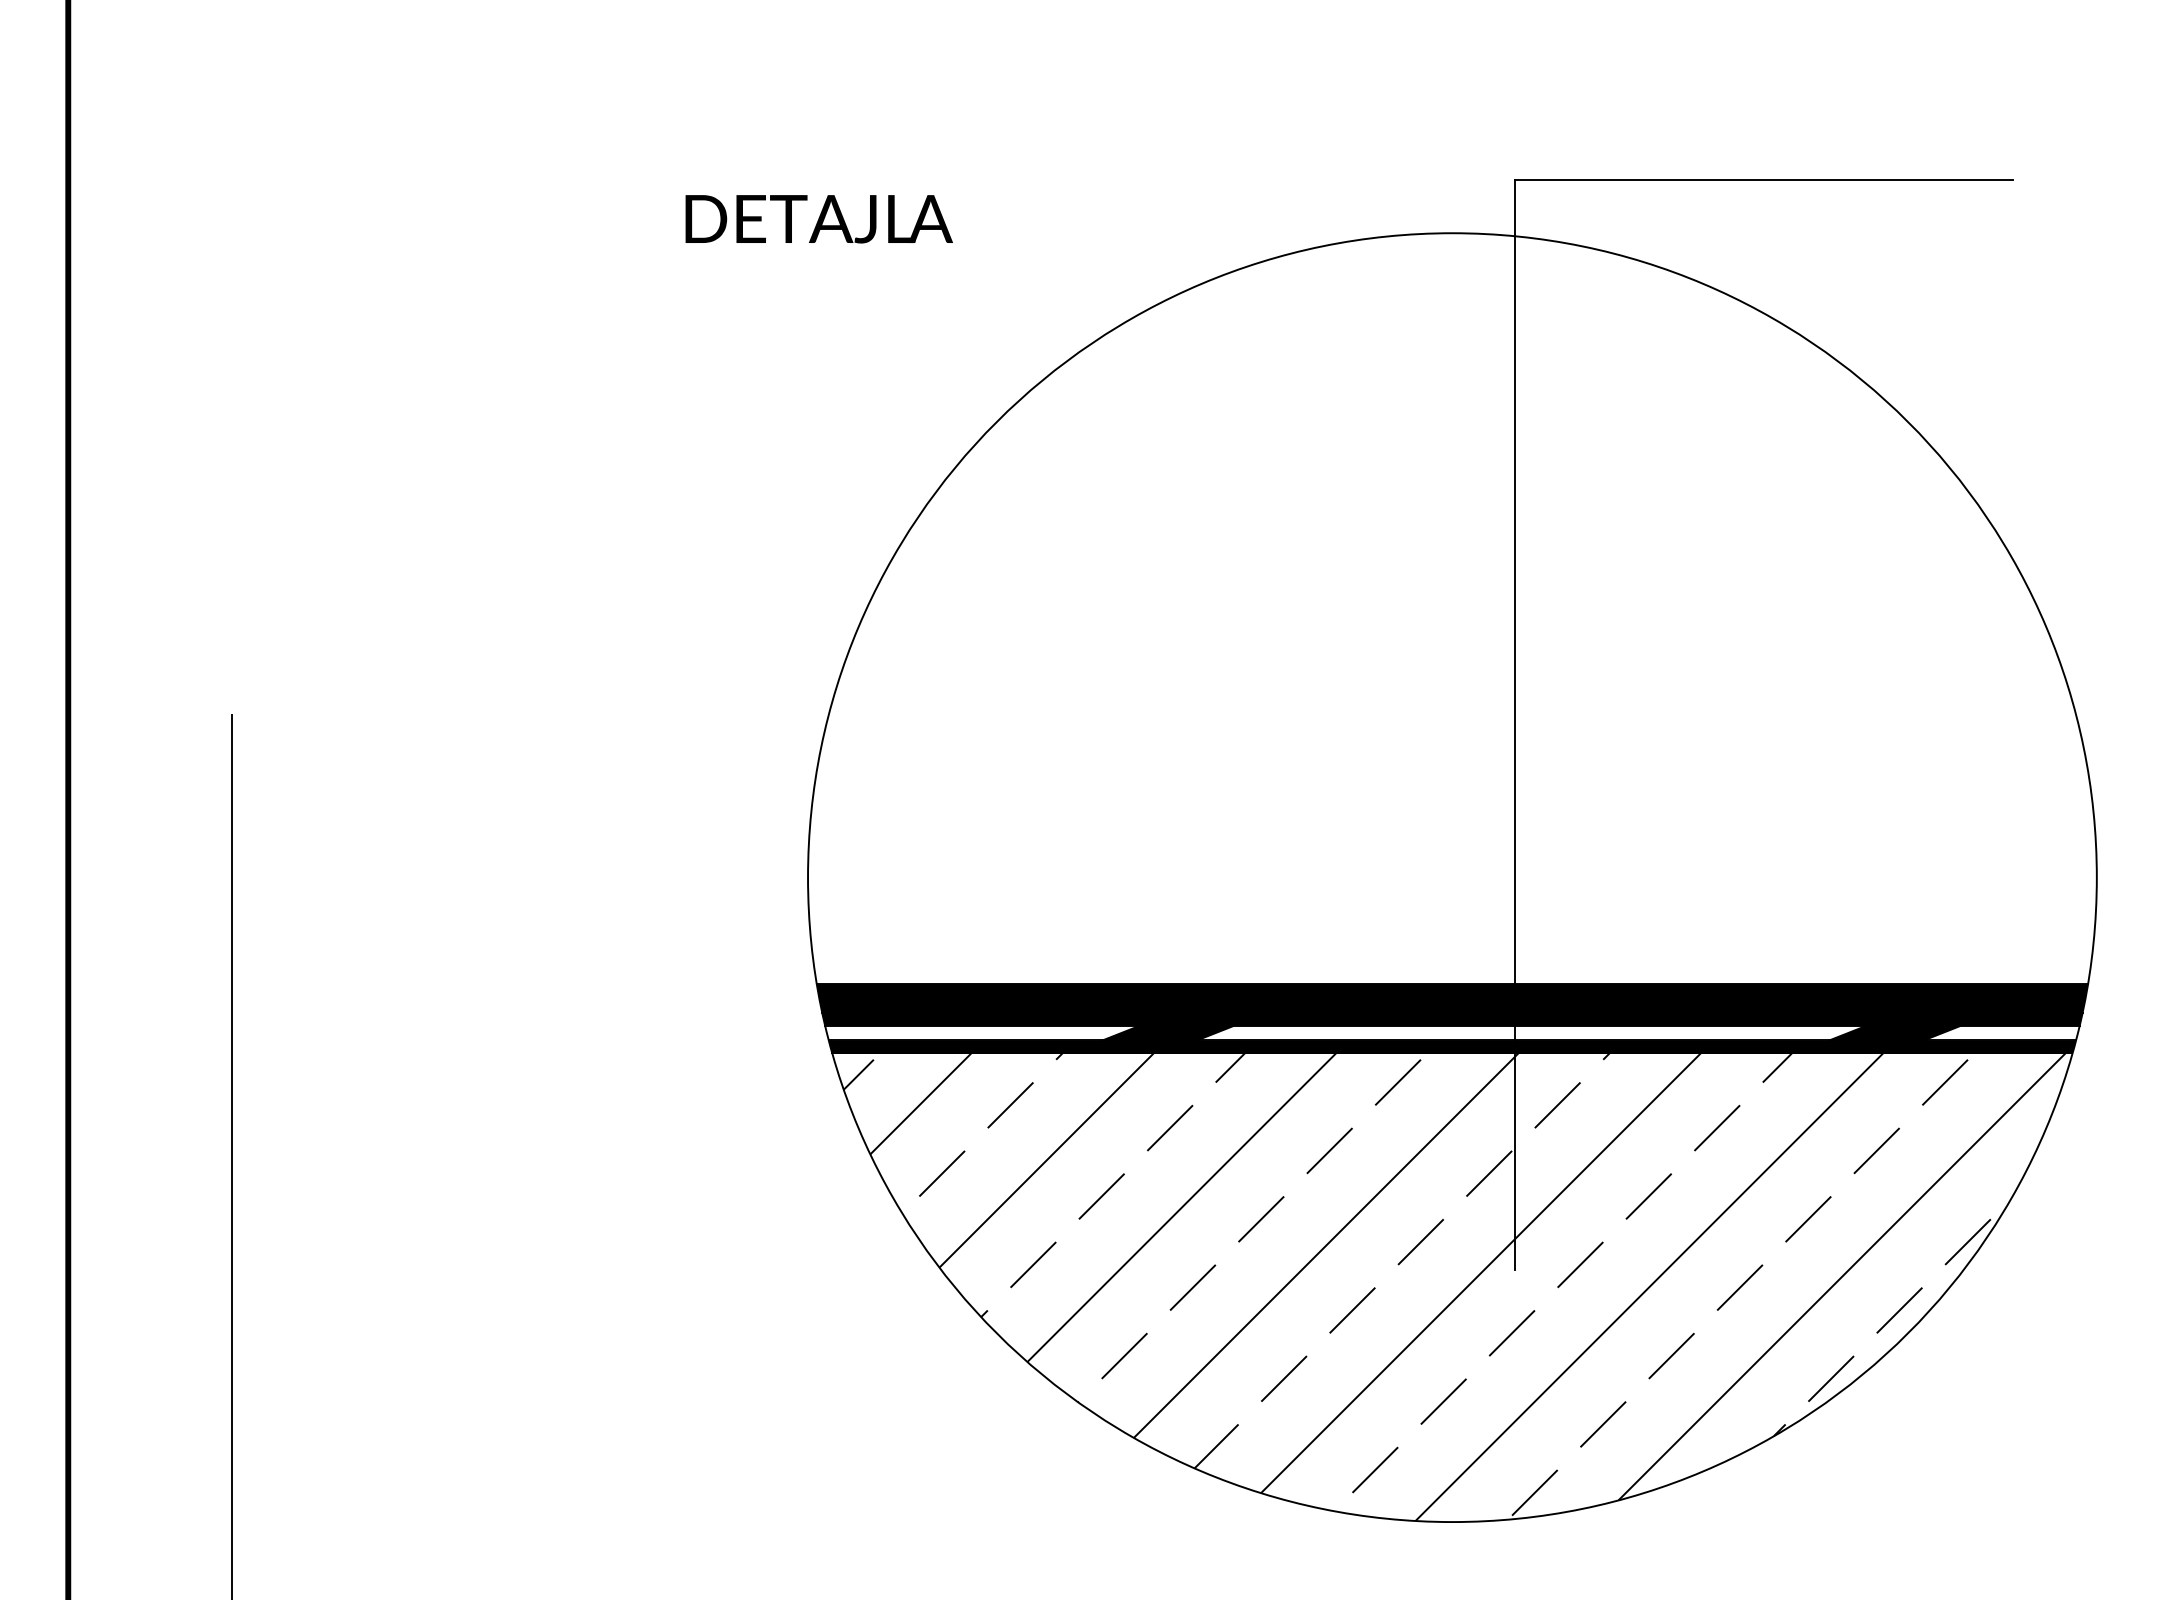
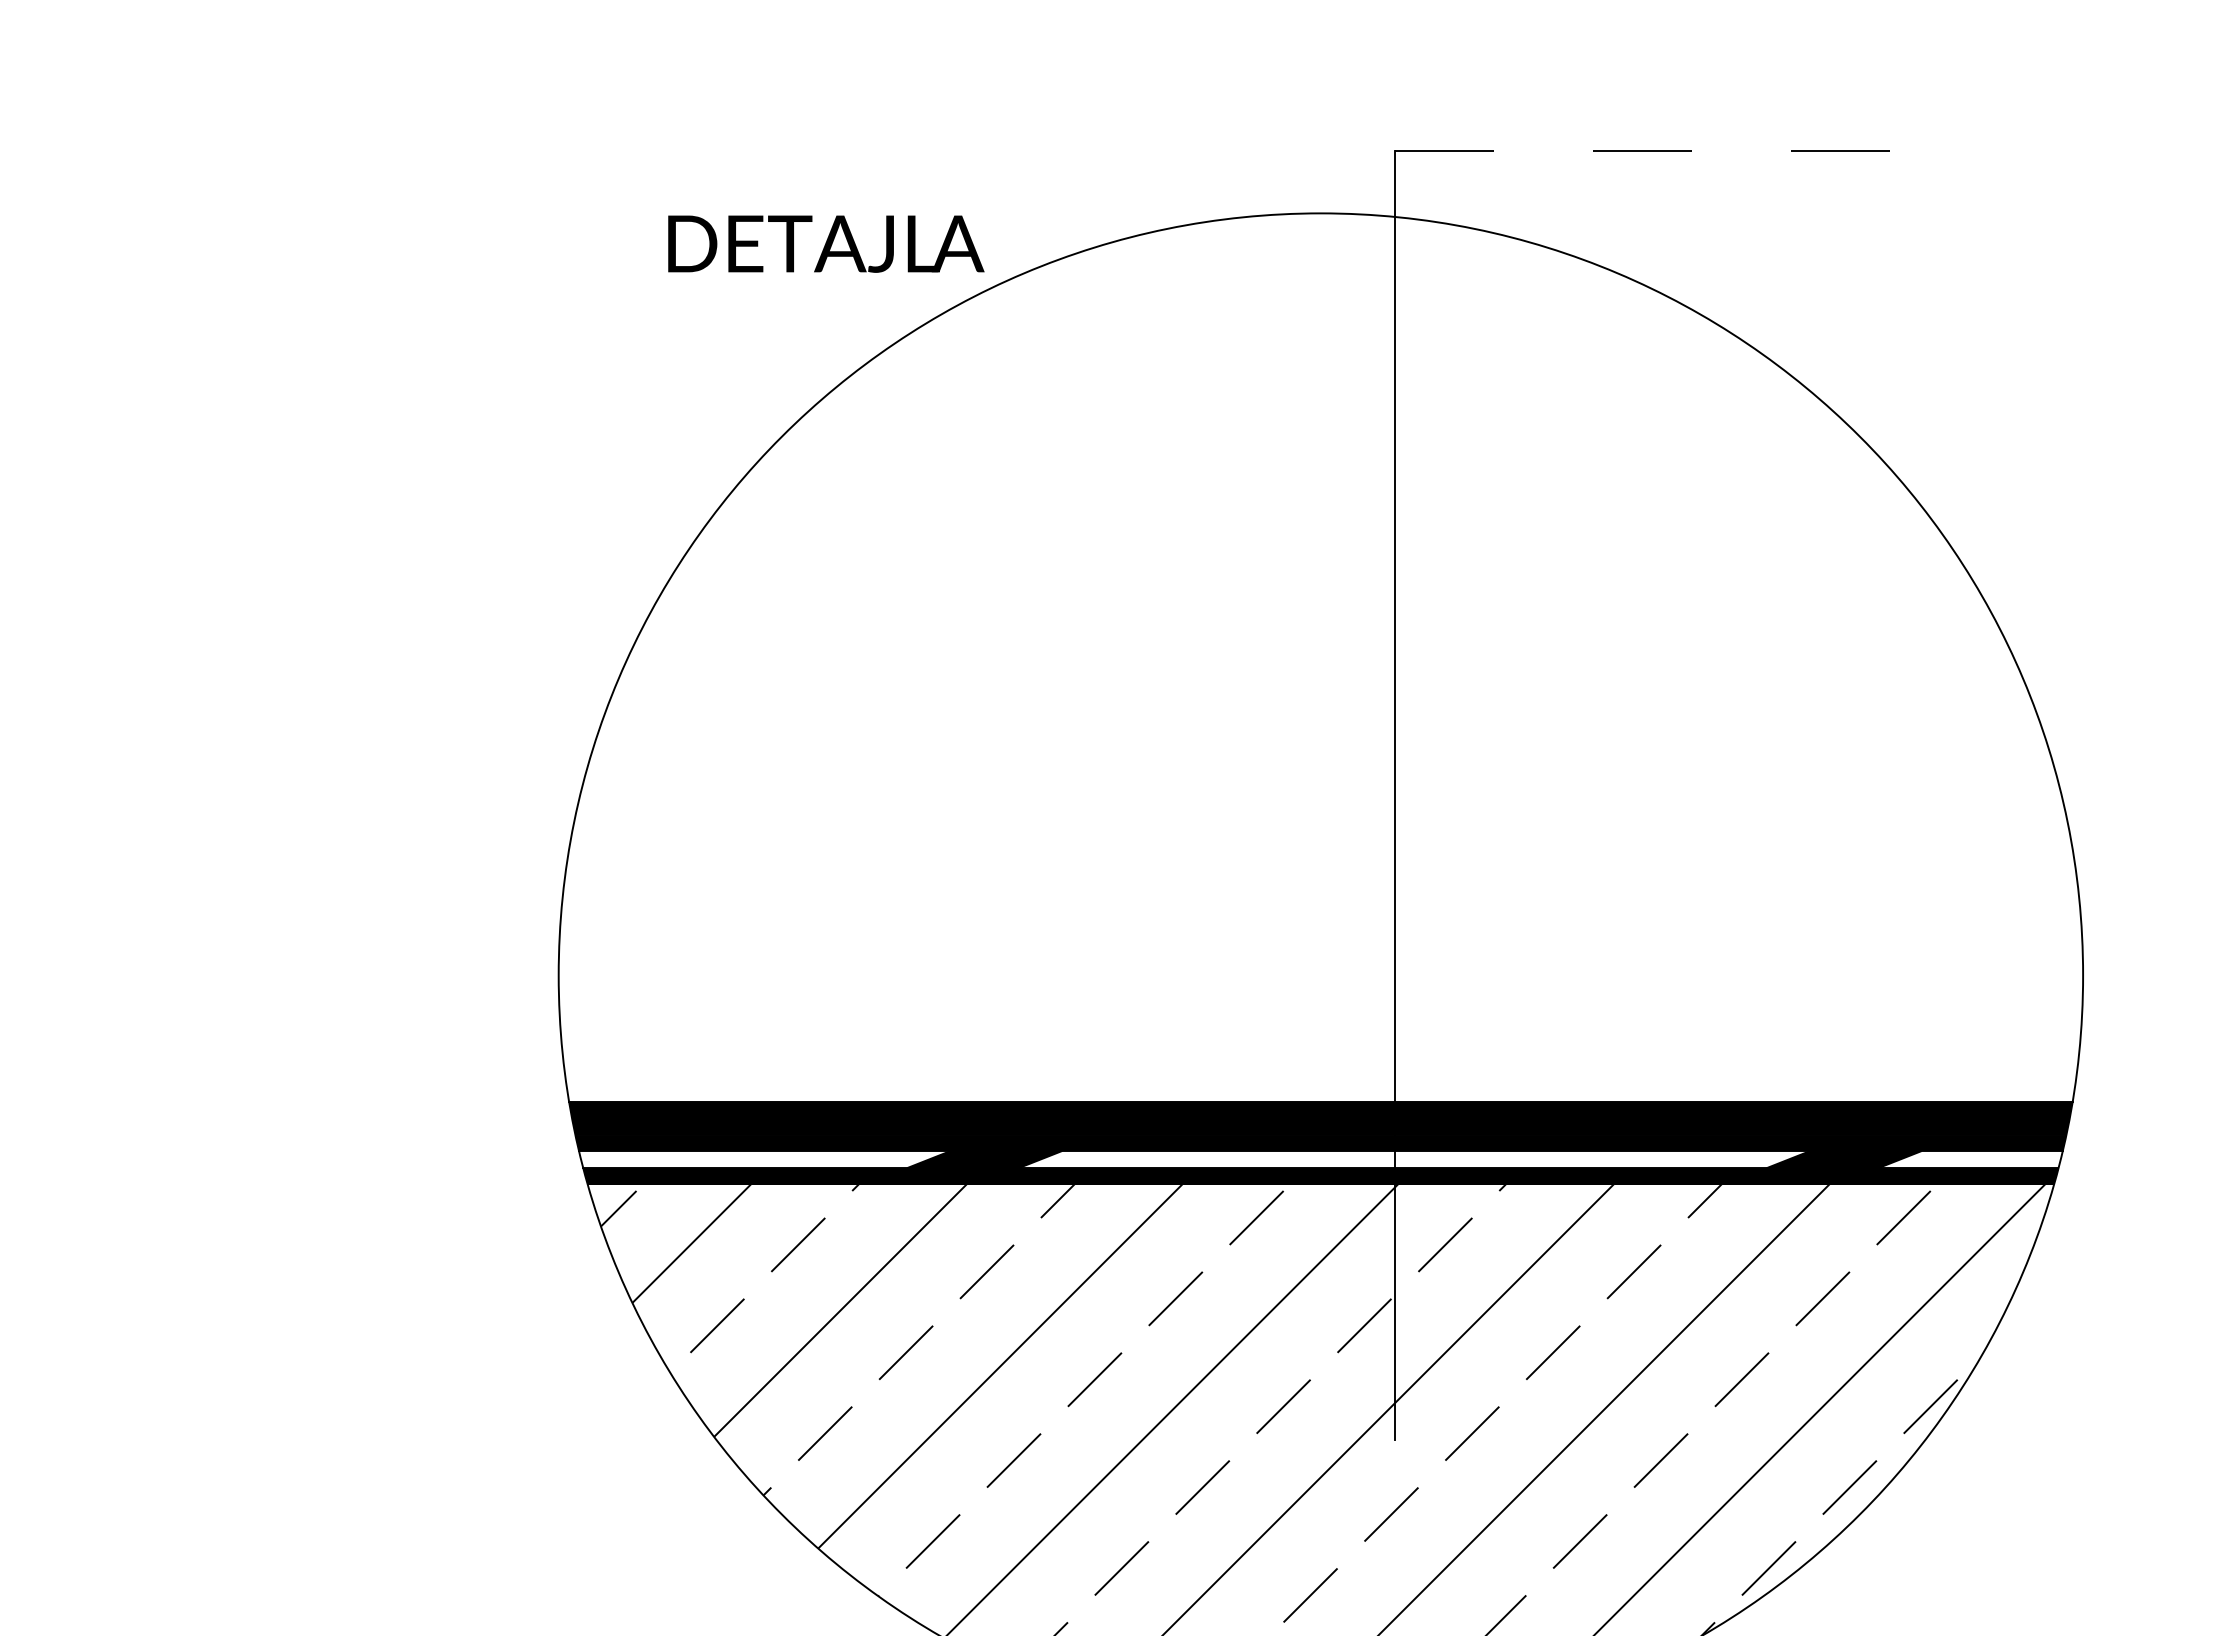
line: (1764, 180) -> (1690, 151), solid -> dashed
text: (818, 219) -> (825, 244), moved

